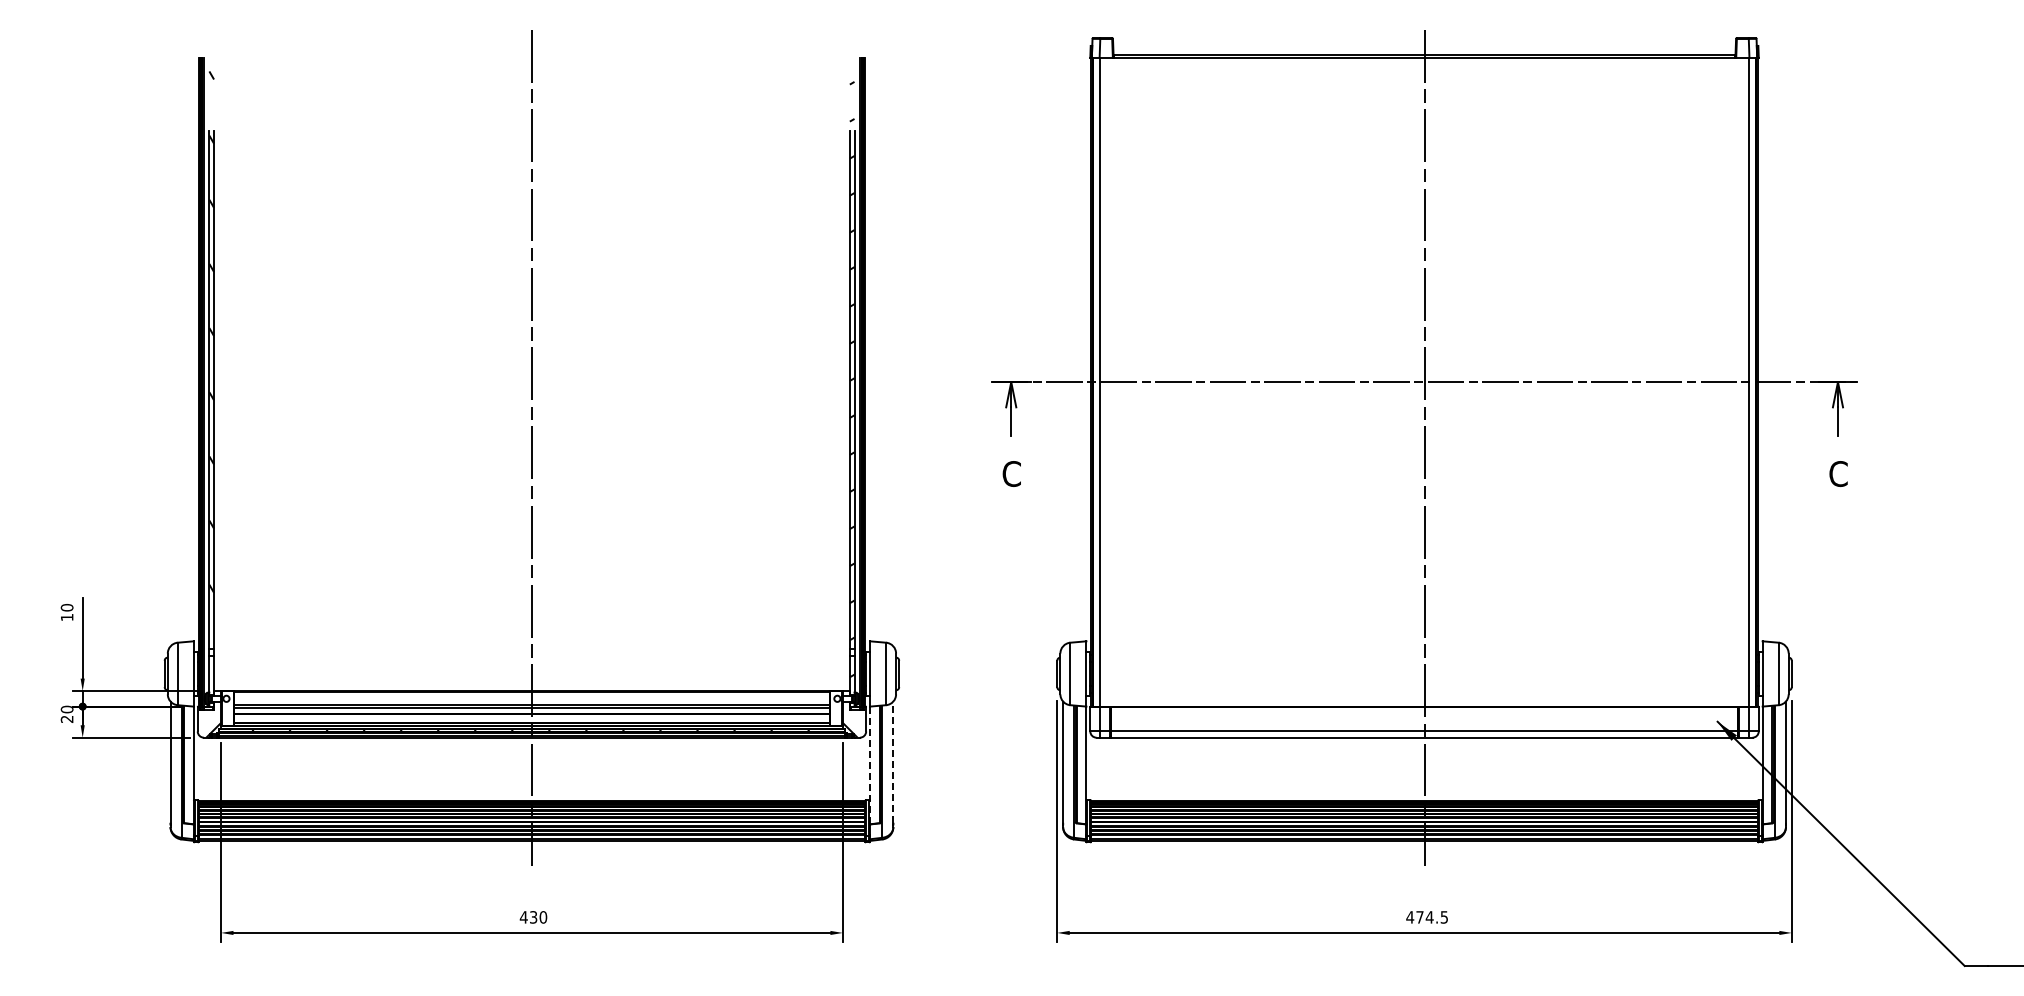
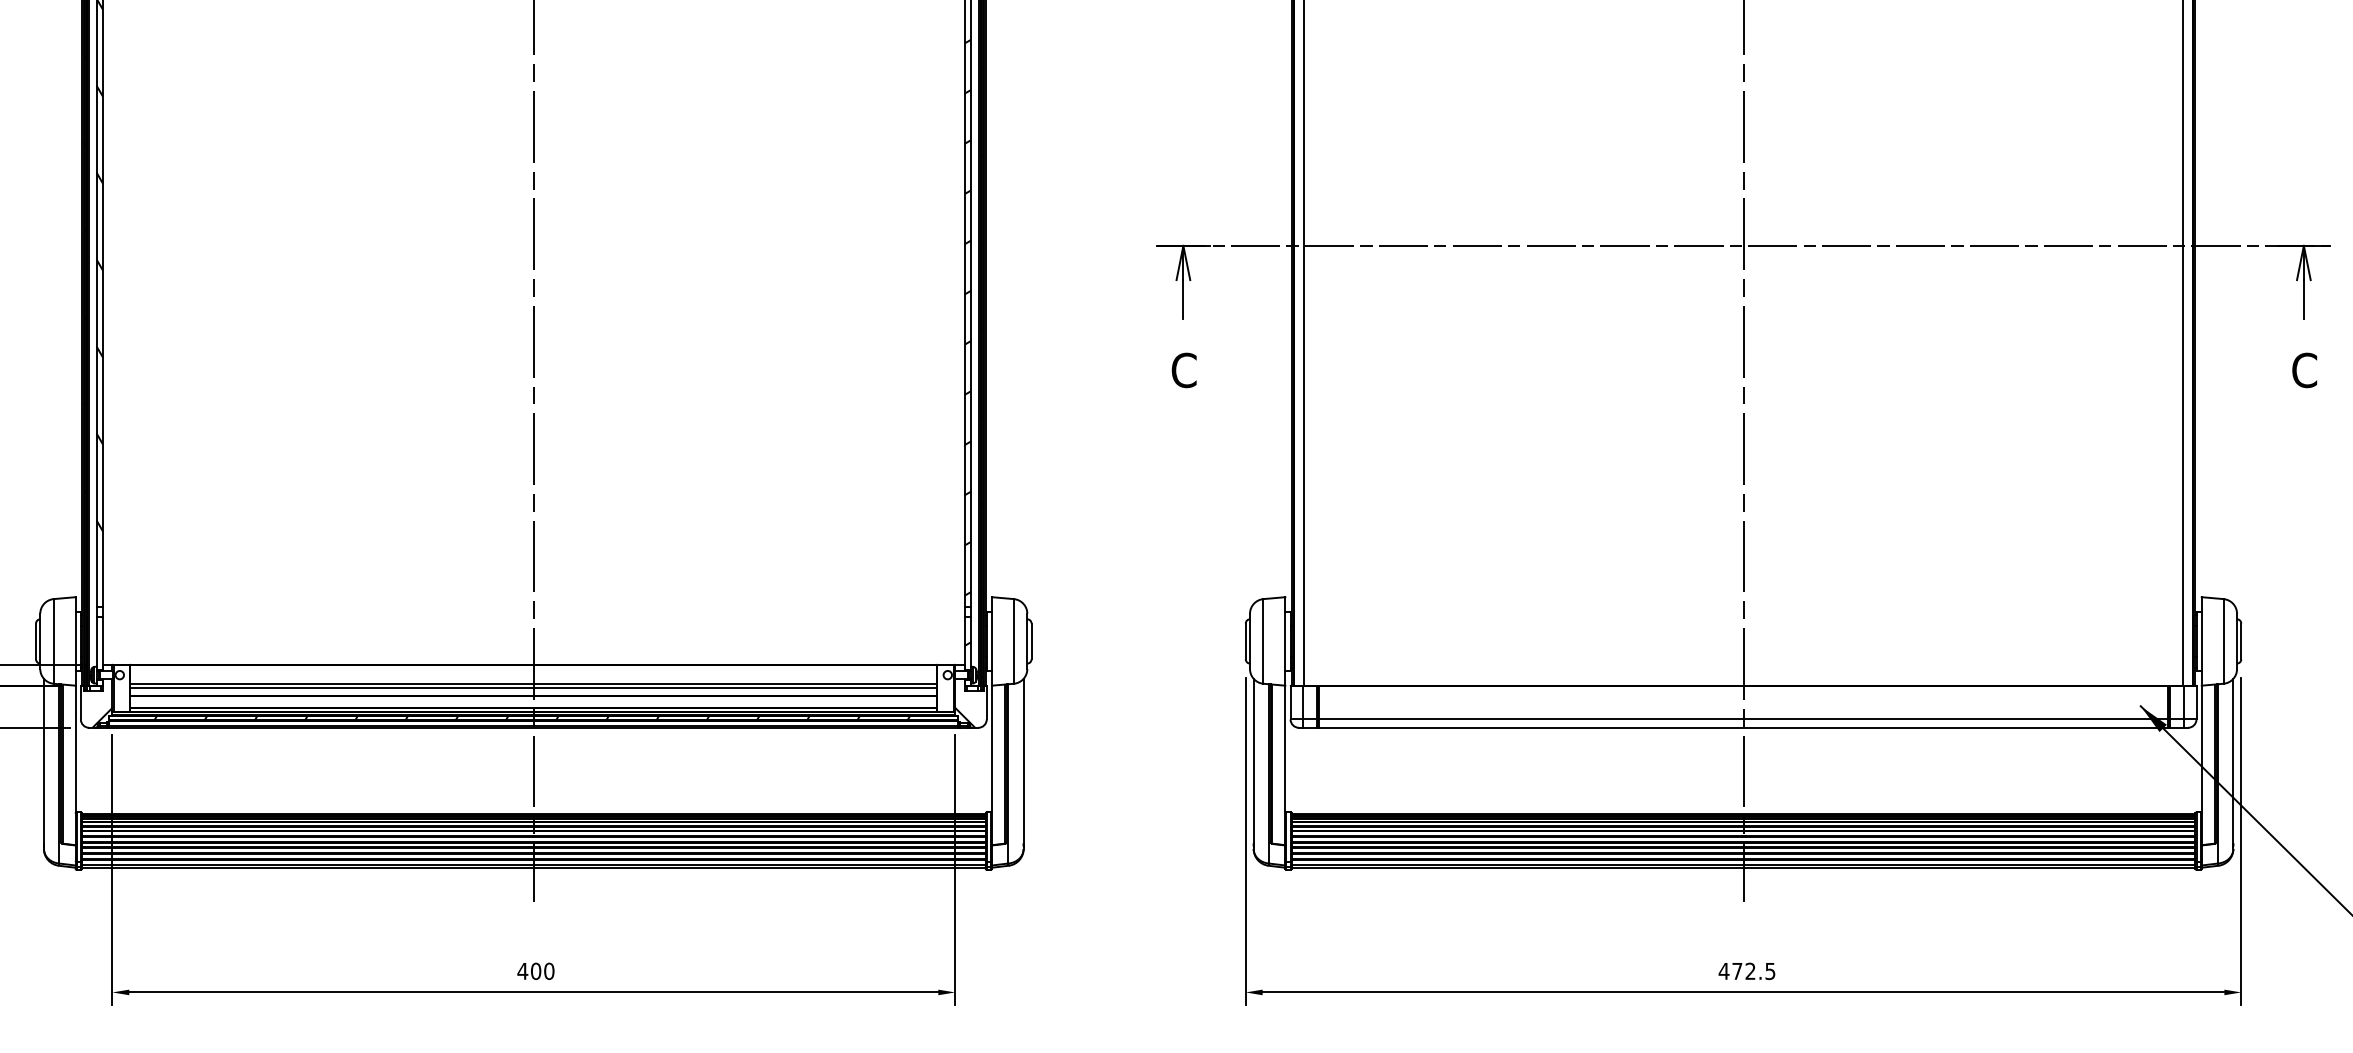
line: (893, 762) -> (1023, 761), dashed -> solid
line: (870, 765) -> (992, 765), dashed -> solid
text: (533, 917) -> (535, 971), 430 -> 400
text: (1429, 917) -> (1750, 971), 474.5 -> 472.5

